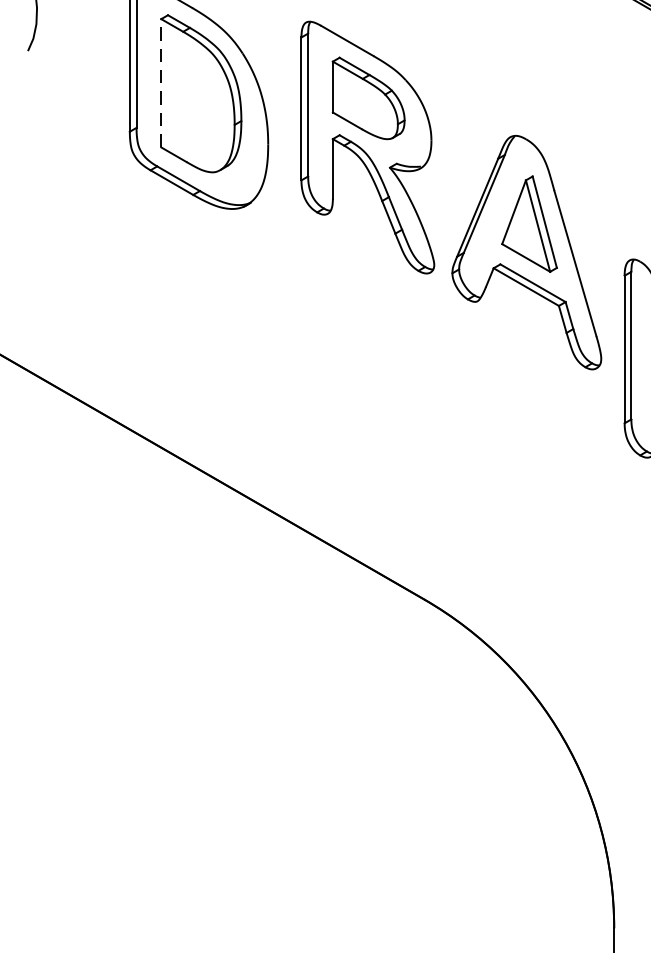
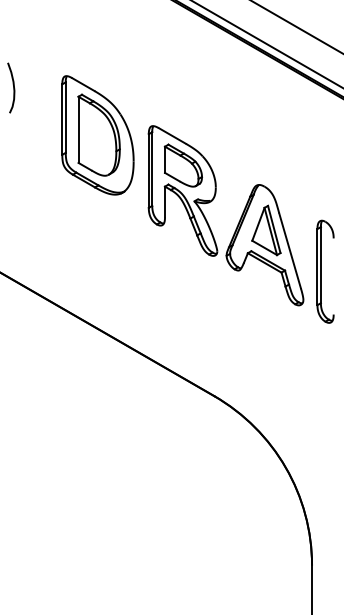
line: (161, 82) -> (78, 129), dashed -> solid
part: (475, 206) -> (238, 221), moved

